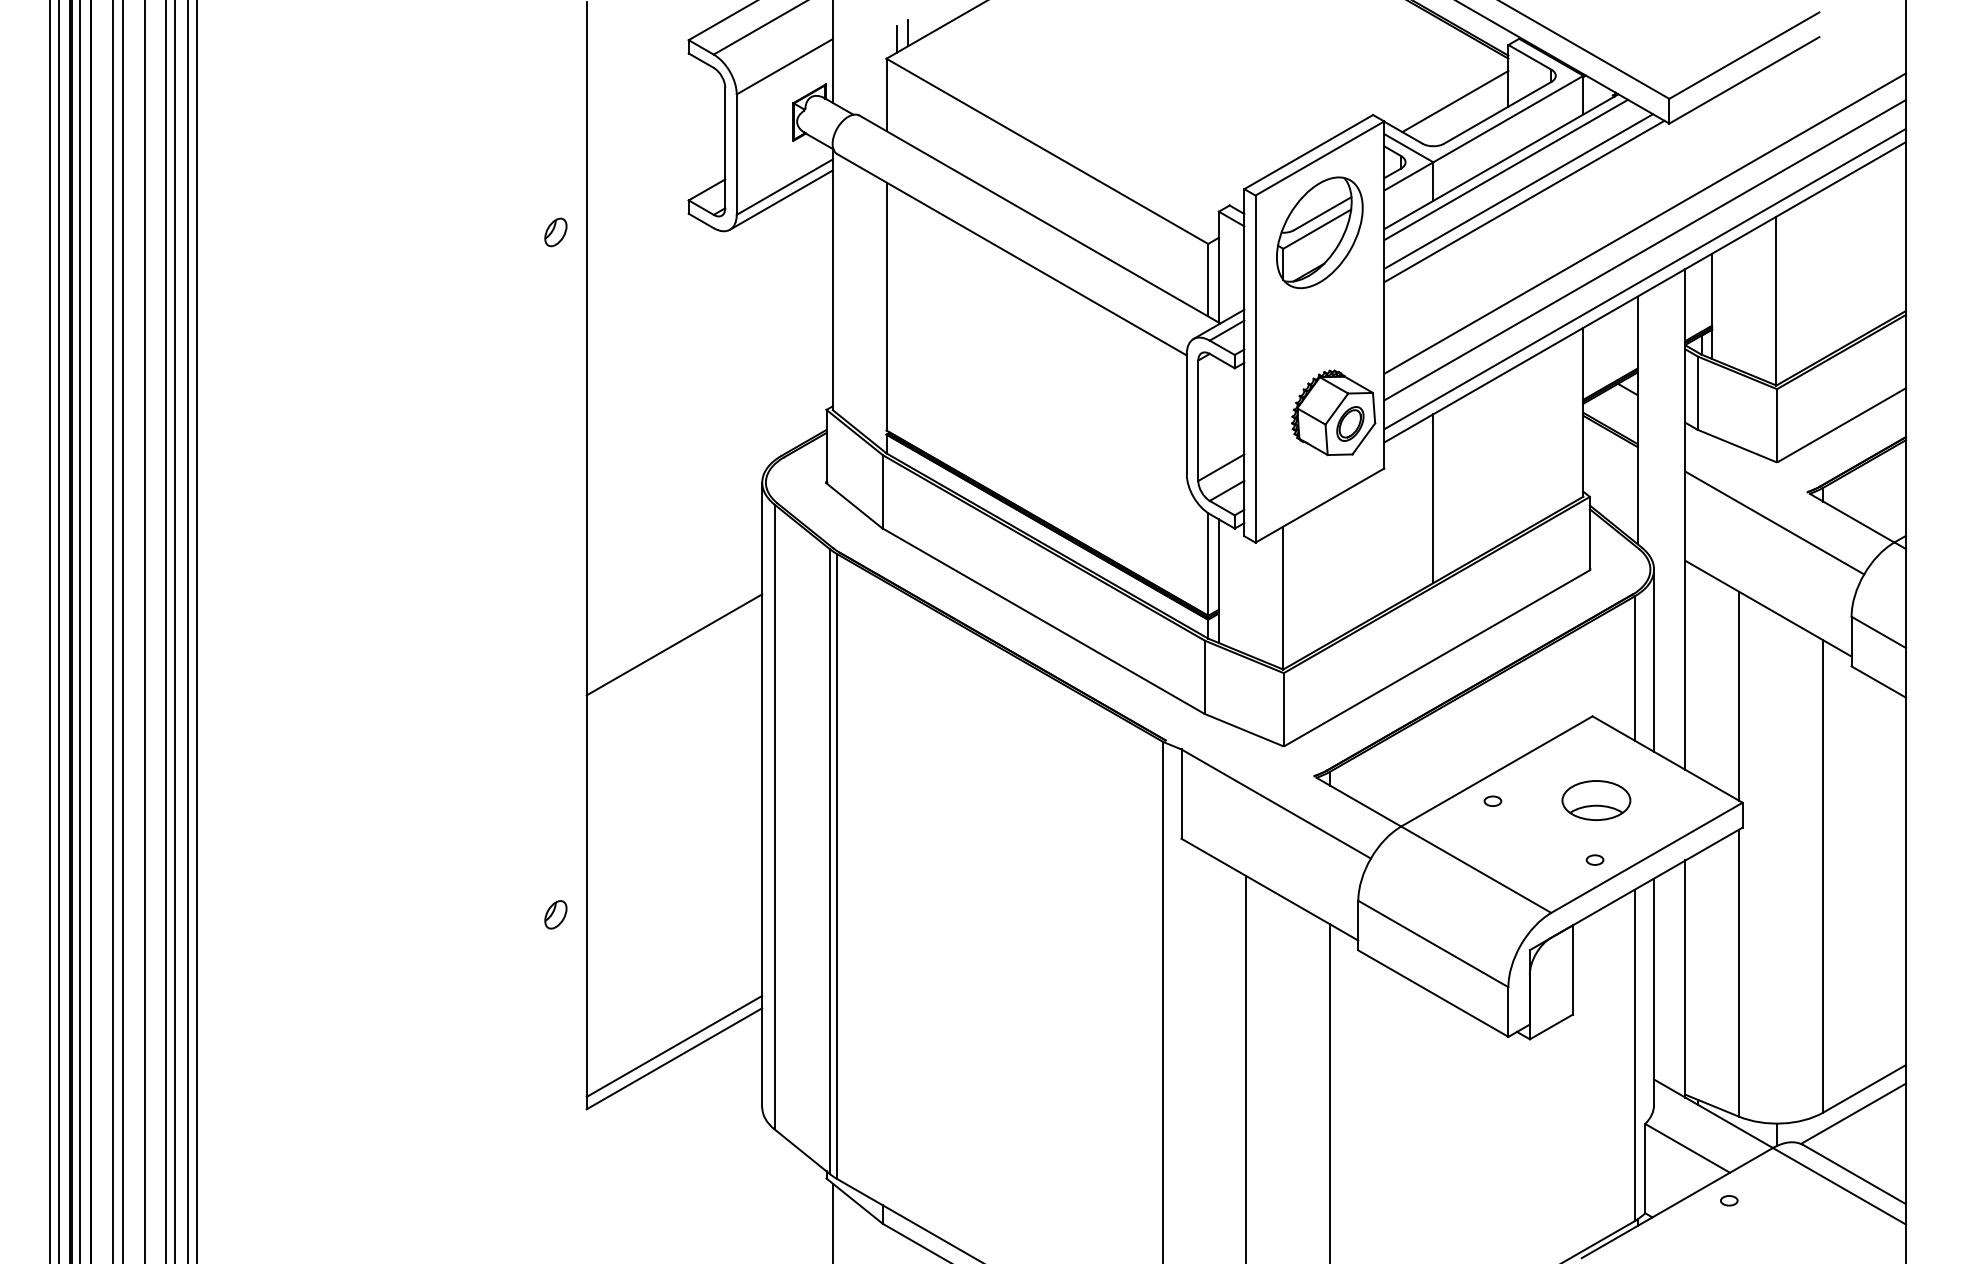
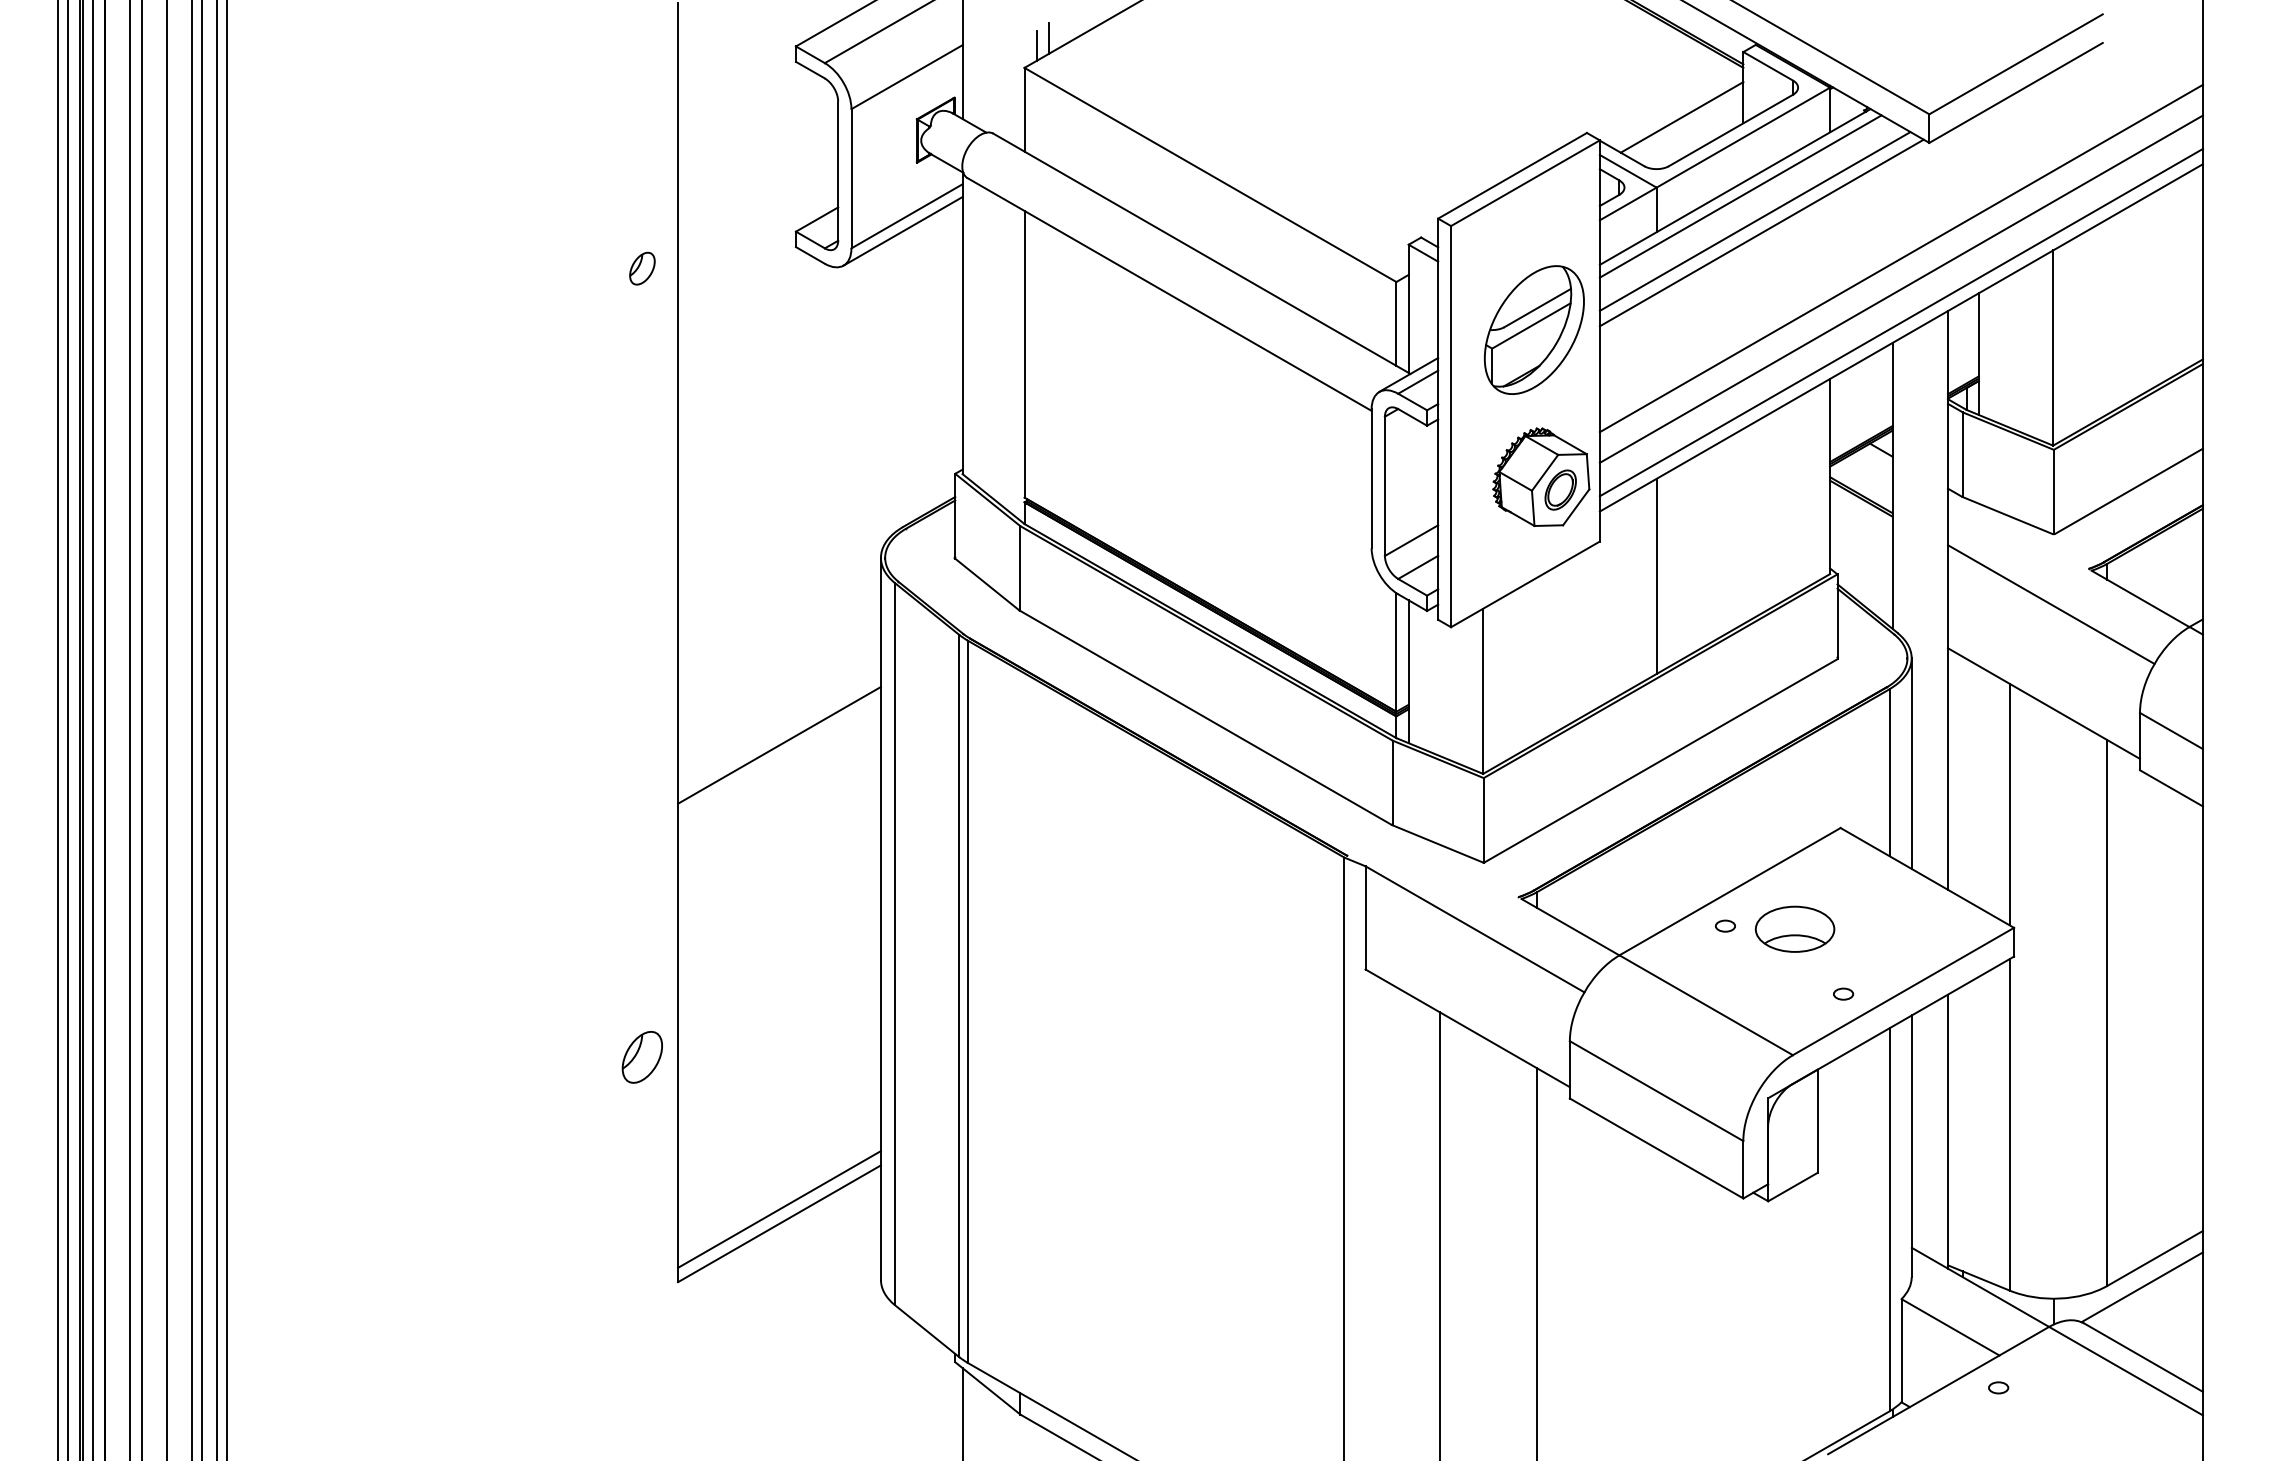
part: (1319, 232) -> (1533, 329), moved
part: (1596, 799) -> (1795, 928), moved
part: (555, 914) -> (642, 1057), size x1.6

